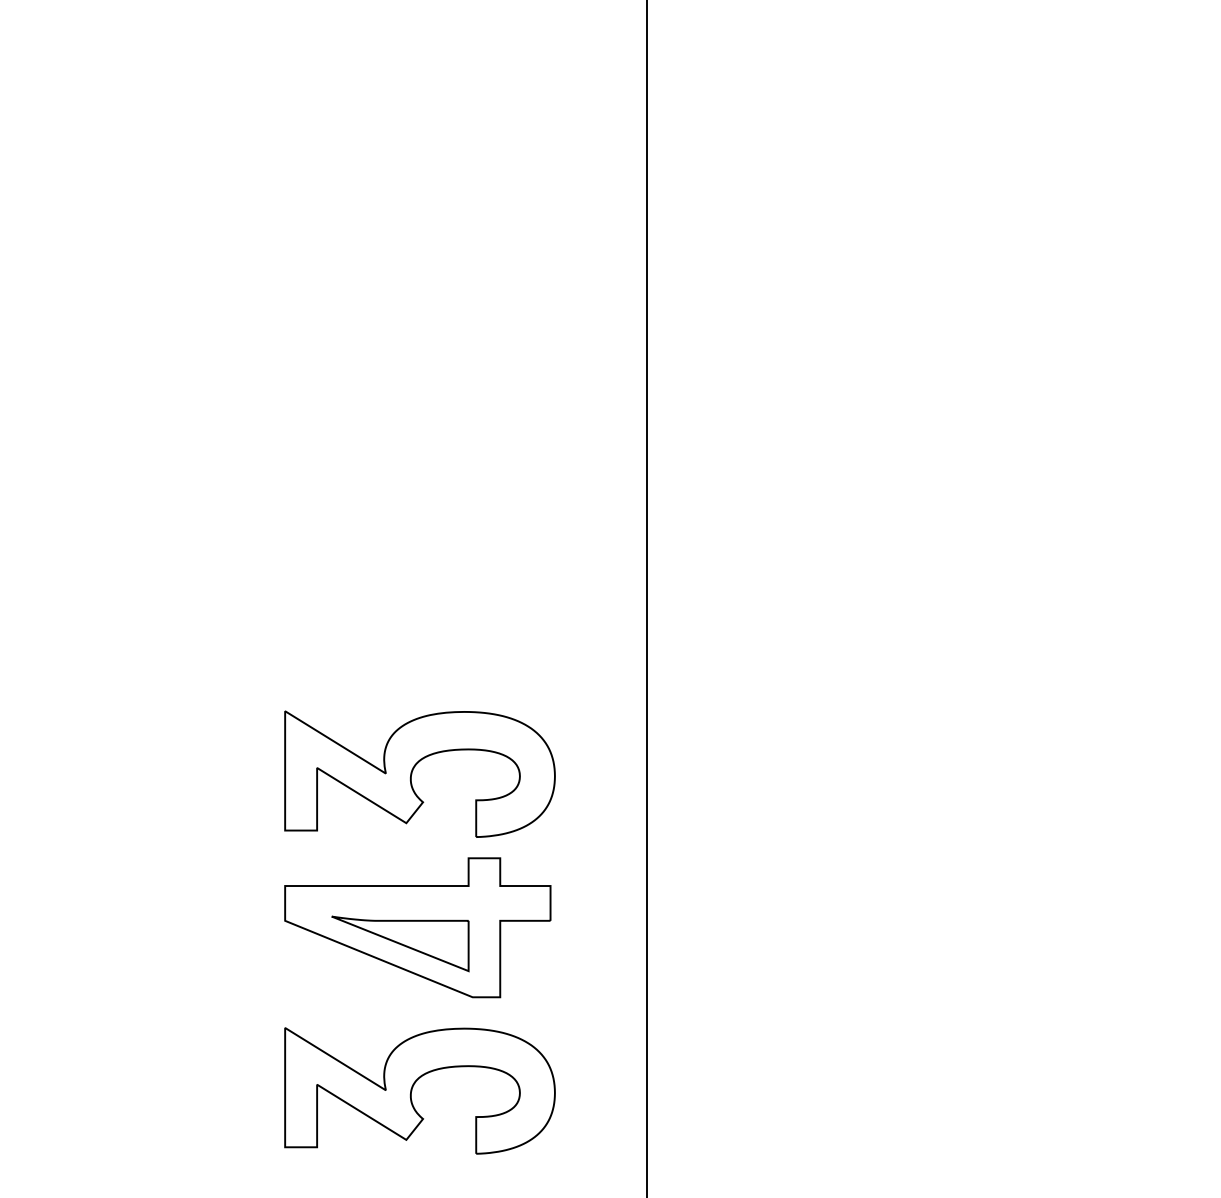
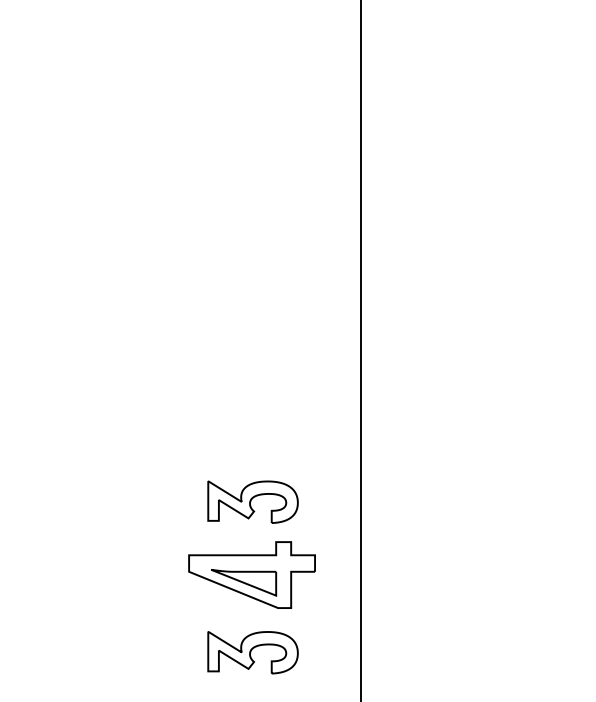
part: (418, 772) -> (252, 501), size x0.7
part: (418, 1090) -> (252, 652), size x0.7

